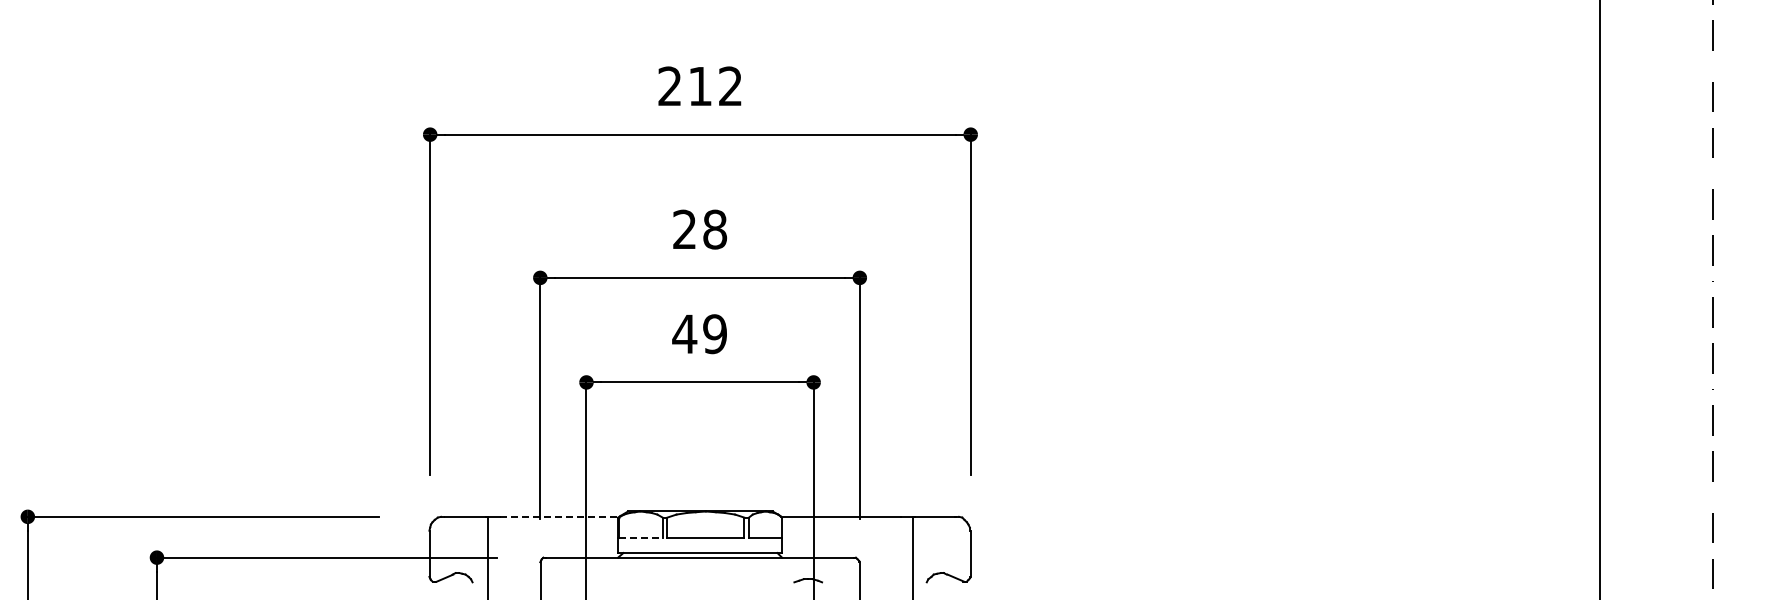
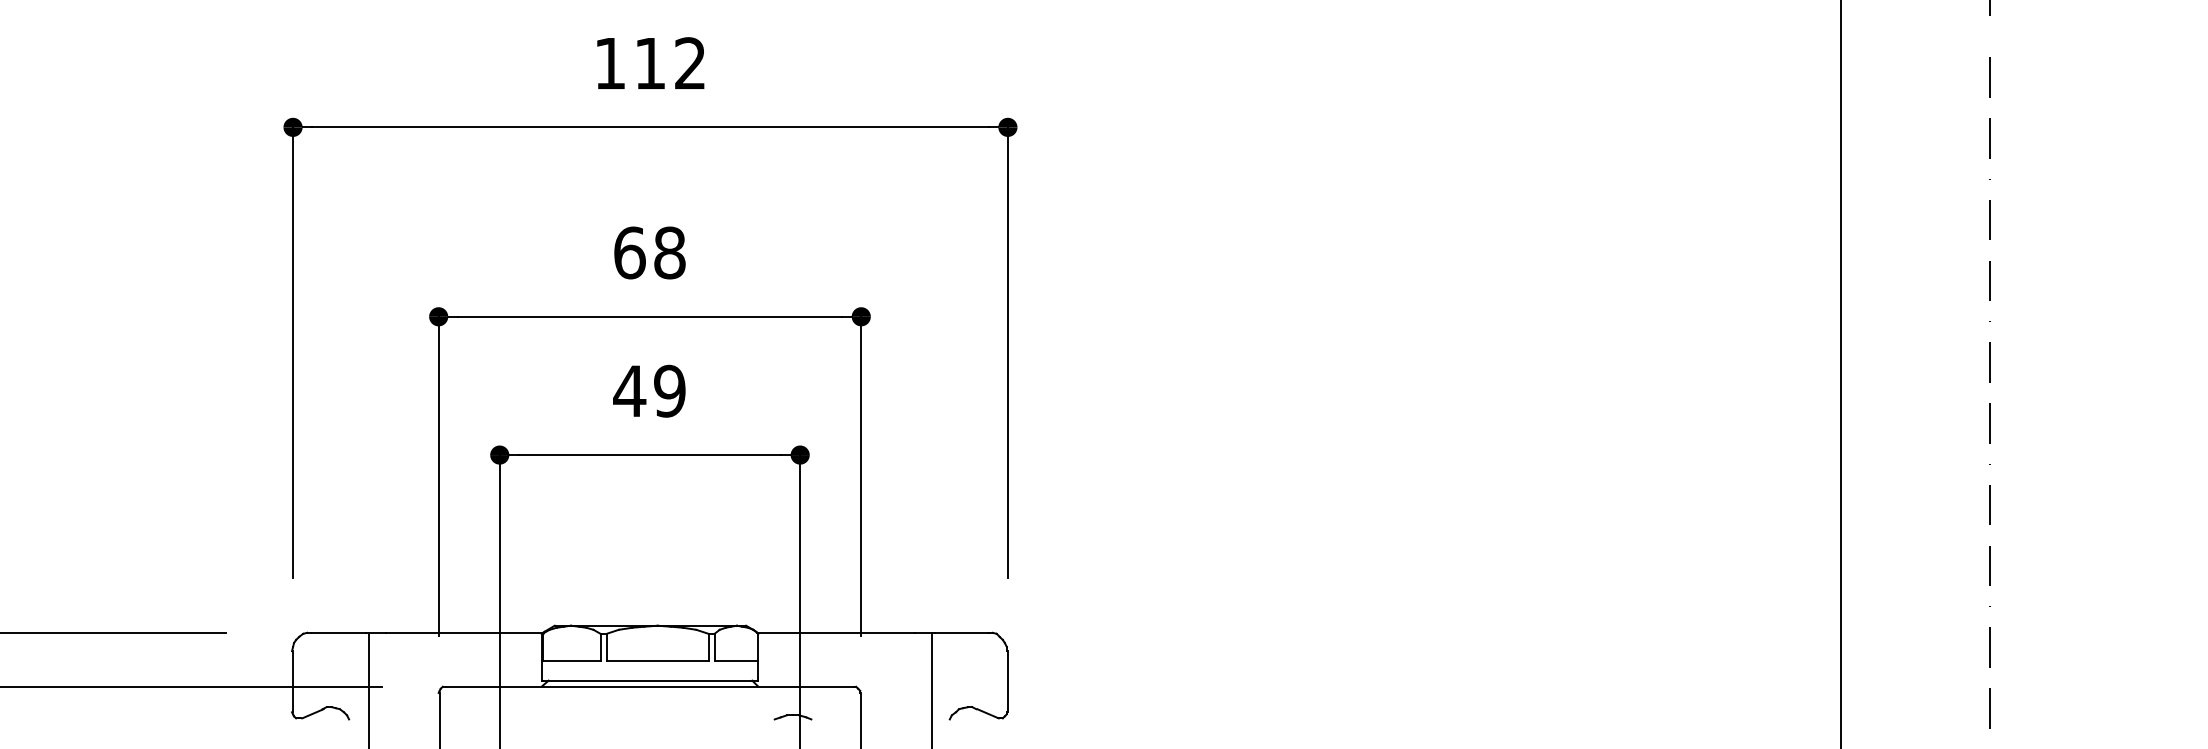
text: (669, 85) -> (609, 62), 212 -> 112
text: (684, 229) -> (629, 252), 28 -> 68
line: (559, 516) -> (464, 632), dashed -> solid
line: (640, 538) -> (571, 661), dashed -> solid

